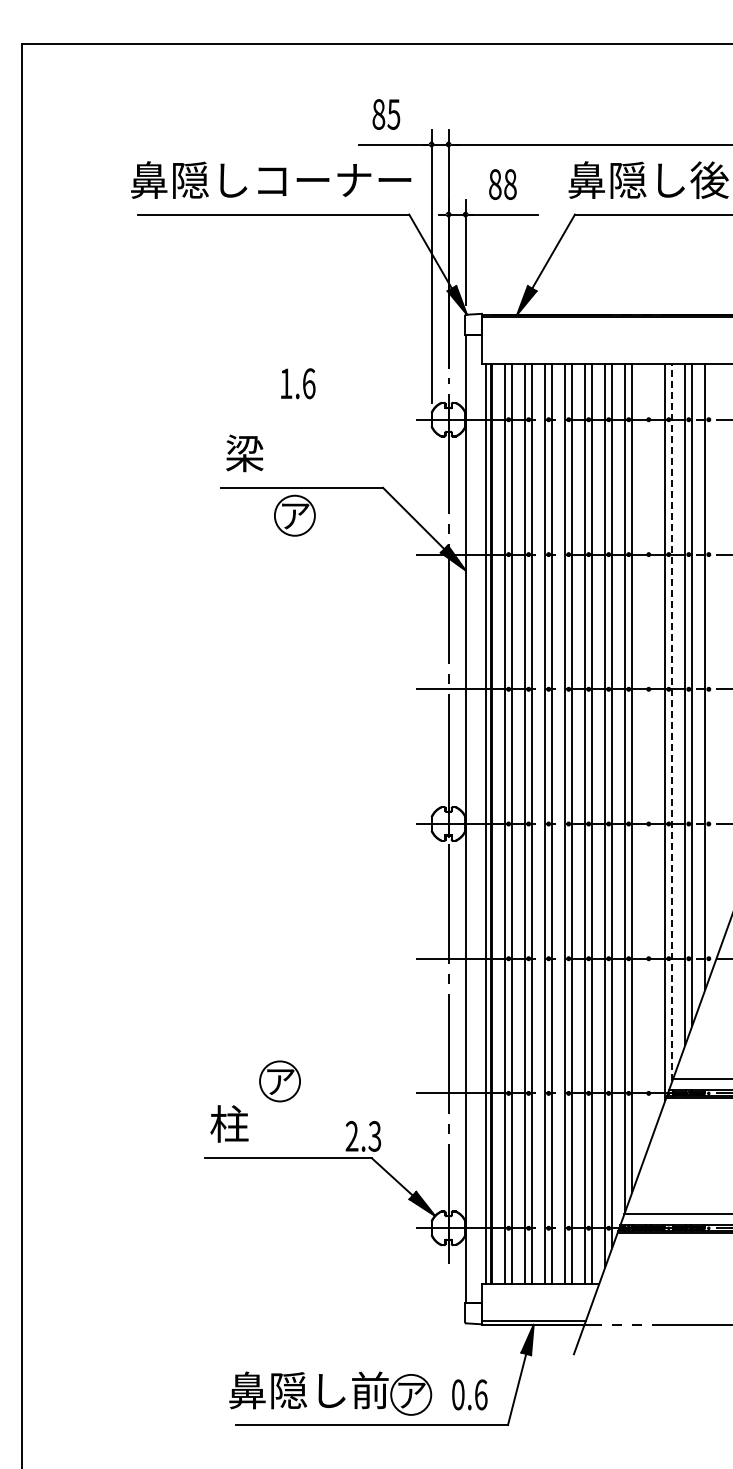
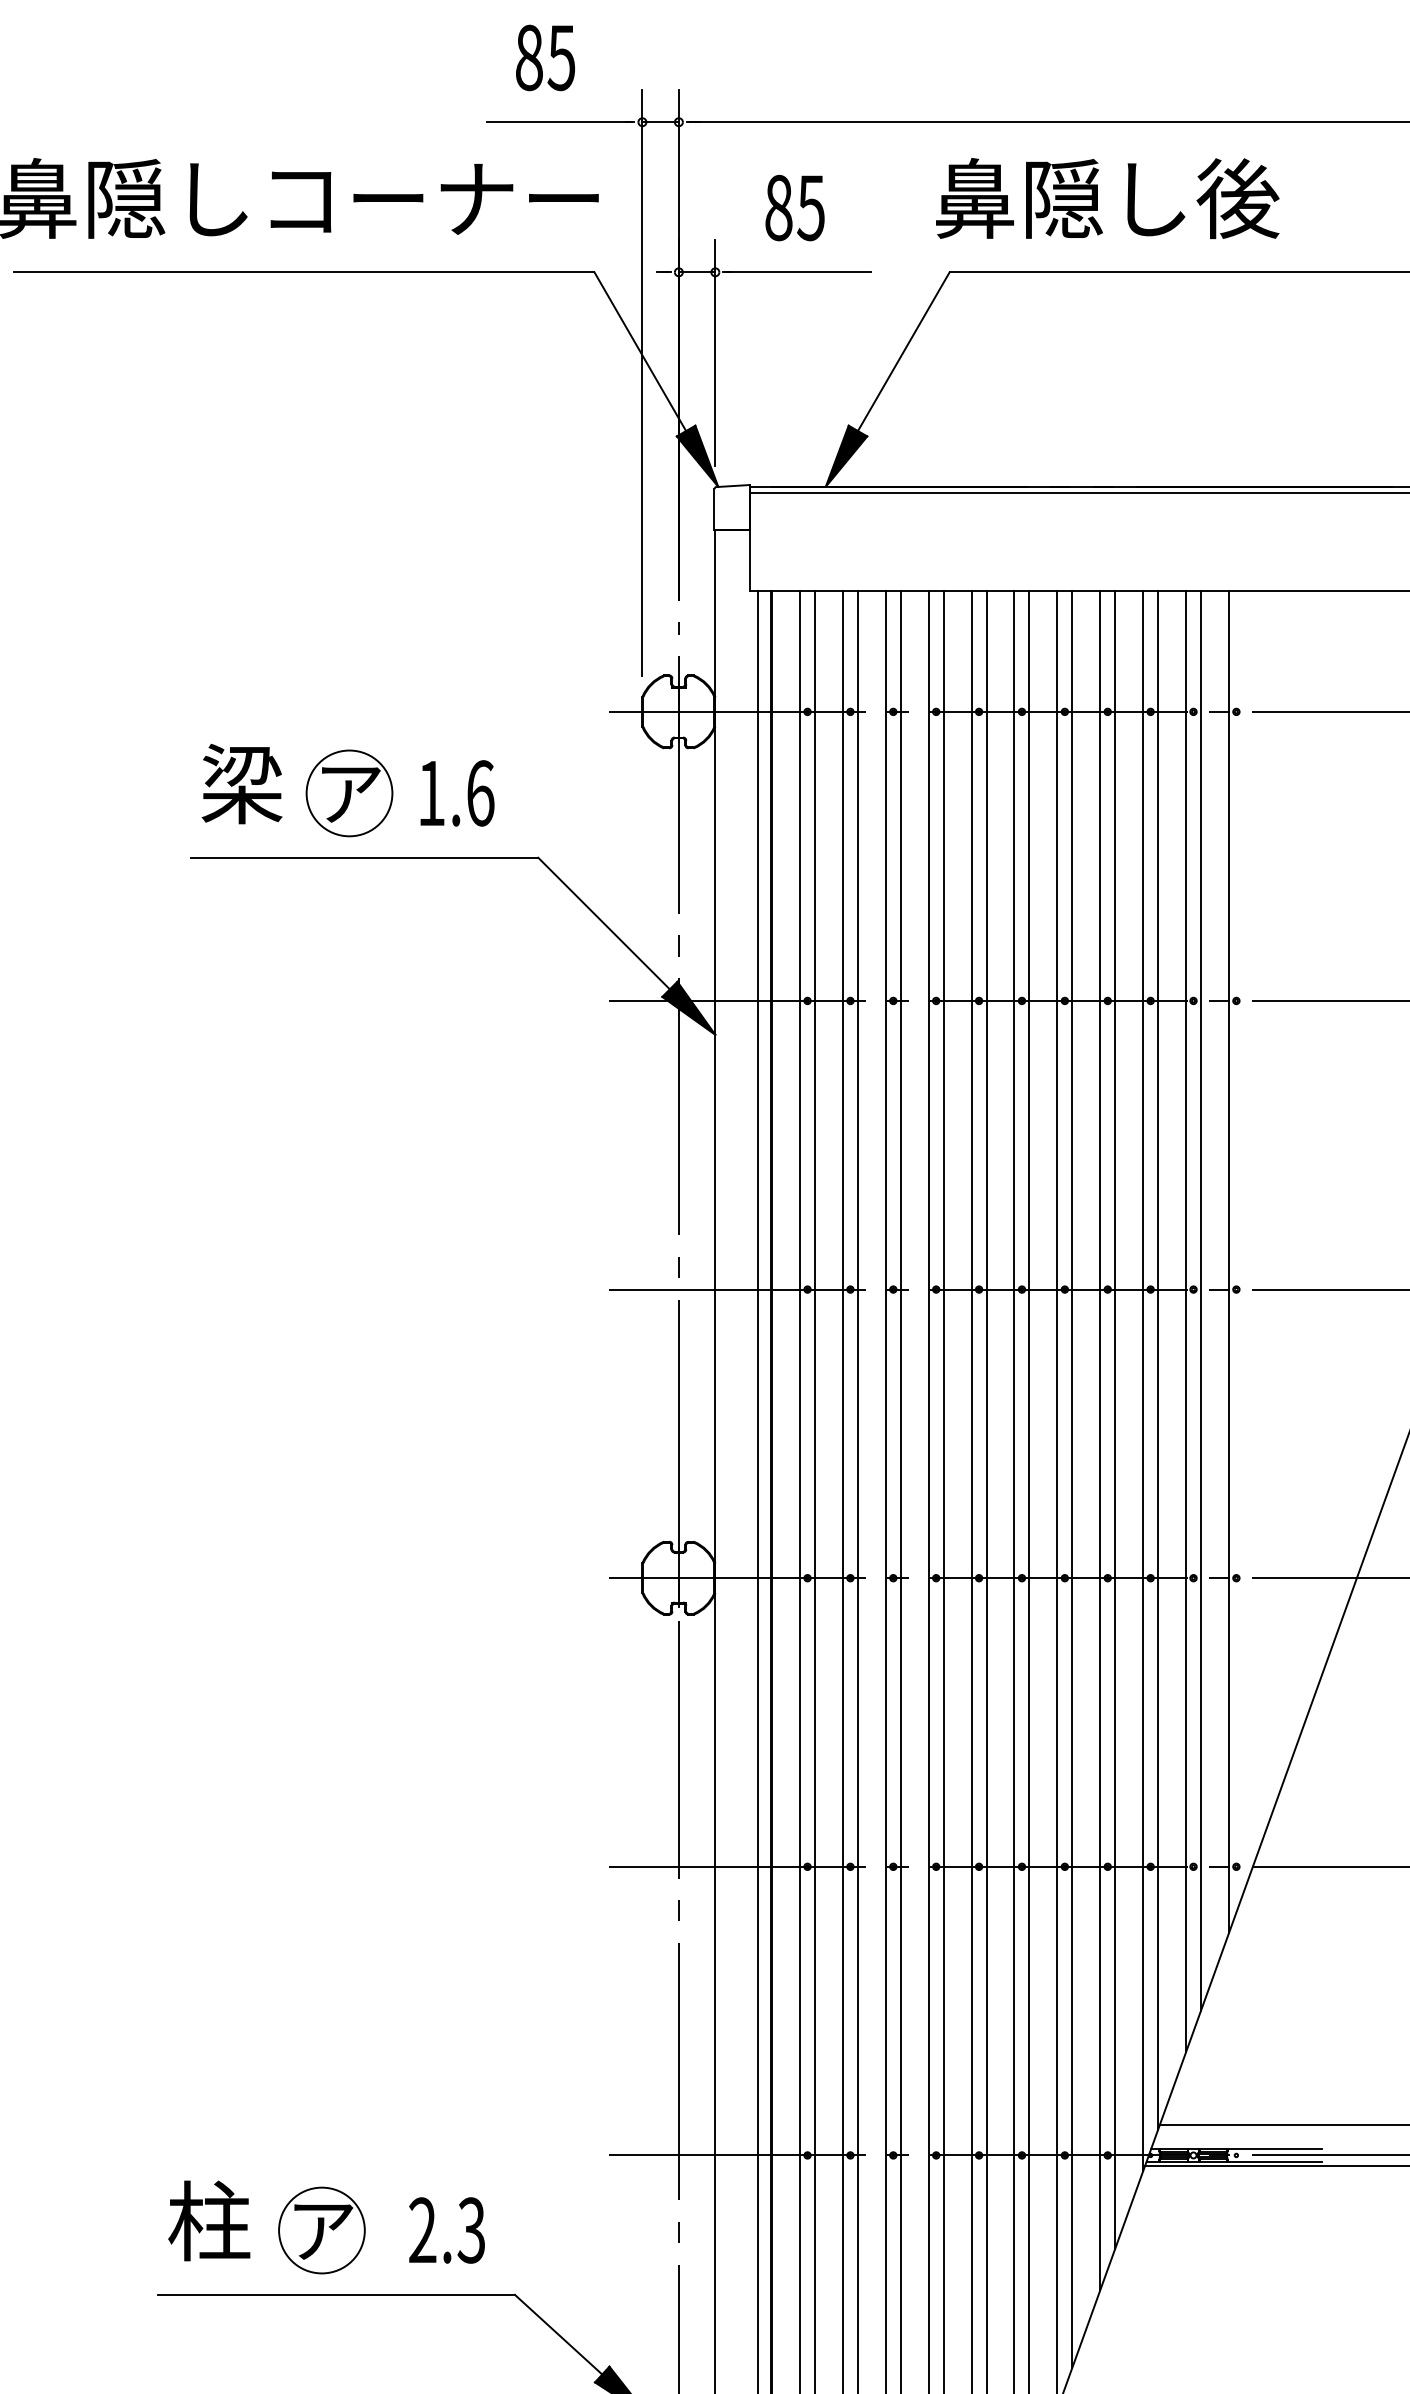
text: (509, 184) -> (809, 207), 88 -> 85
text: (298, 383) -> (457, 792), moved
part: (294, 515) -> (348, 792), moved
line: (672, 722) -> (1158, 1360), dashed -> solid
line: (652, 749) -> (1115, 1418), added
line: (645, 759) -> (1100, 1439), added
part: (279, 1081) -> (320, 2230), moved
text: (362, 1136) -> (445, 2230), moved

